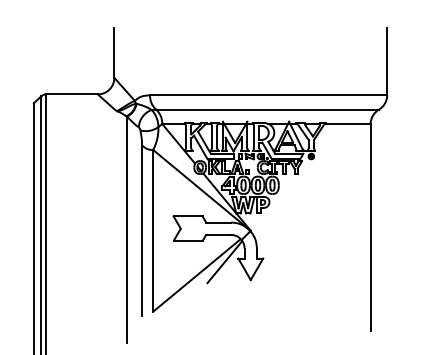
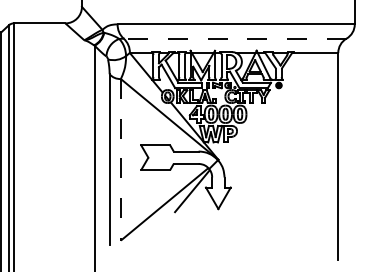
line: (267, 109) -> (235, 38), solid -> dashed
line: (153, 230) -> (121, 159), solid -> dashed

